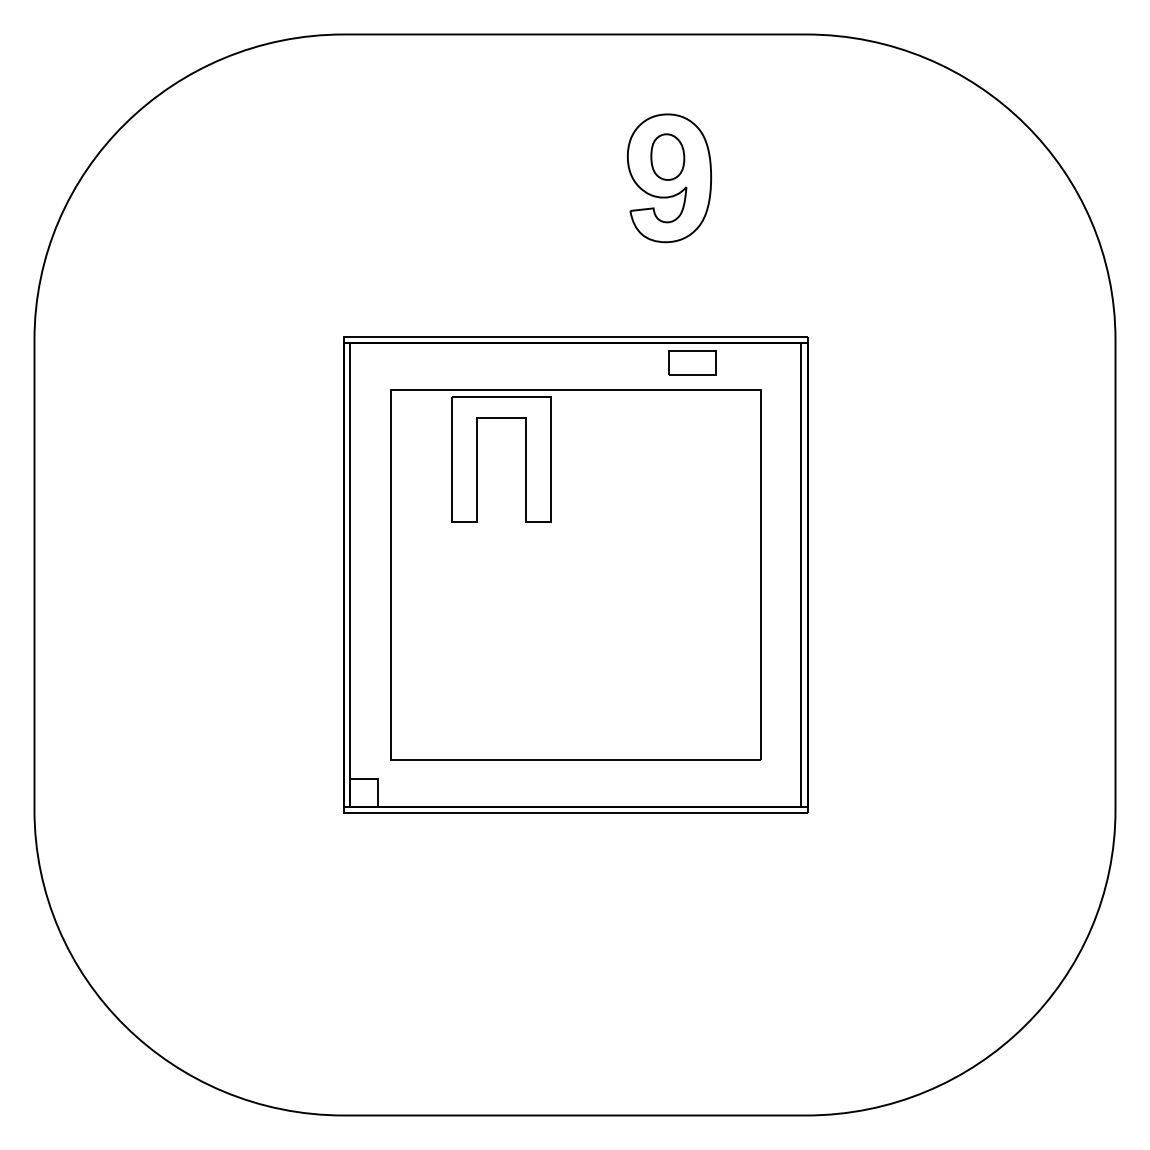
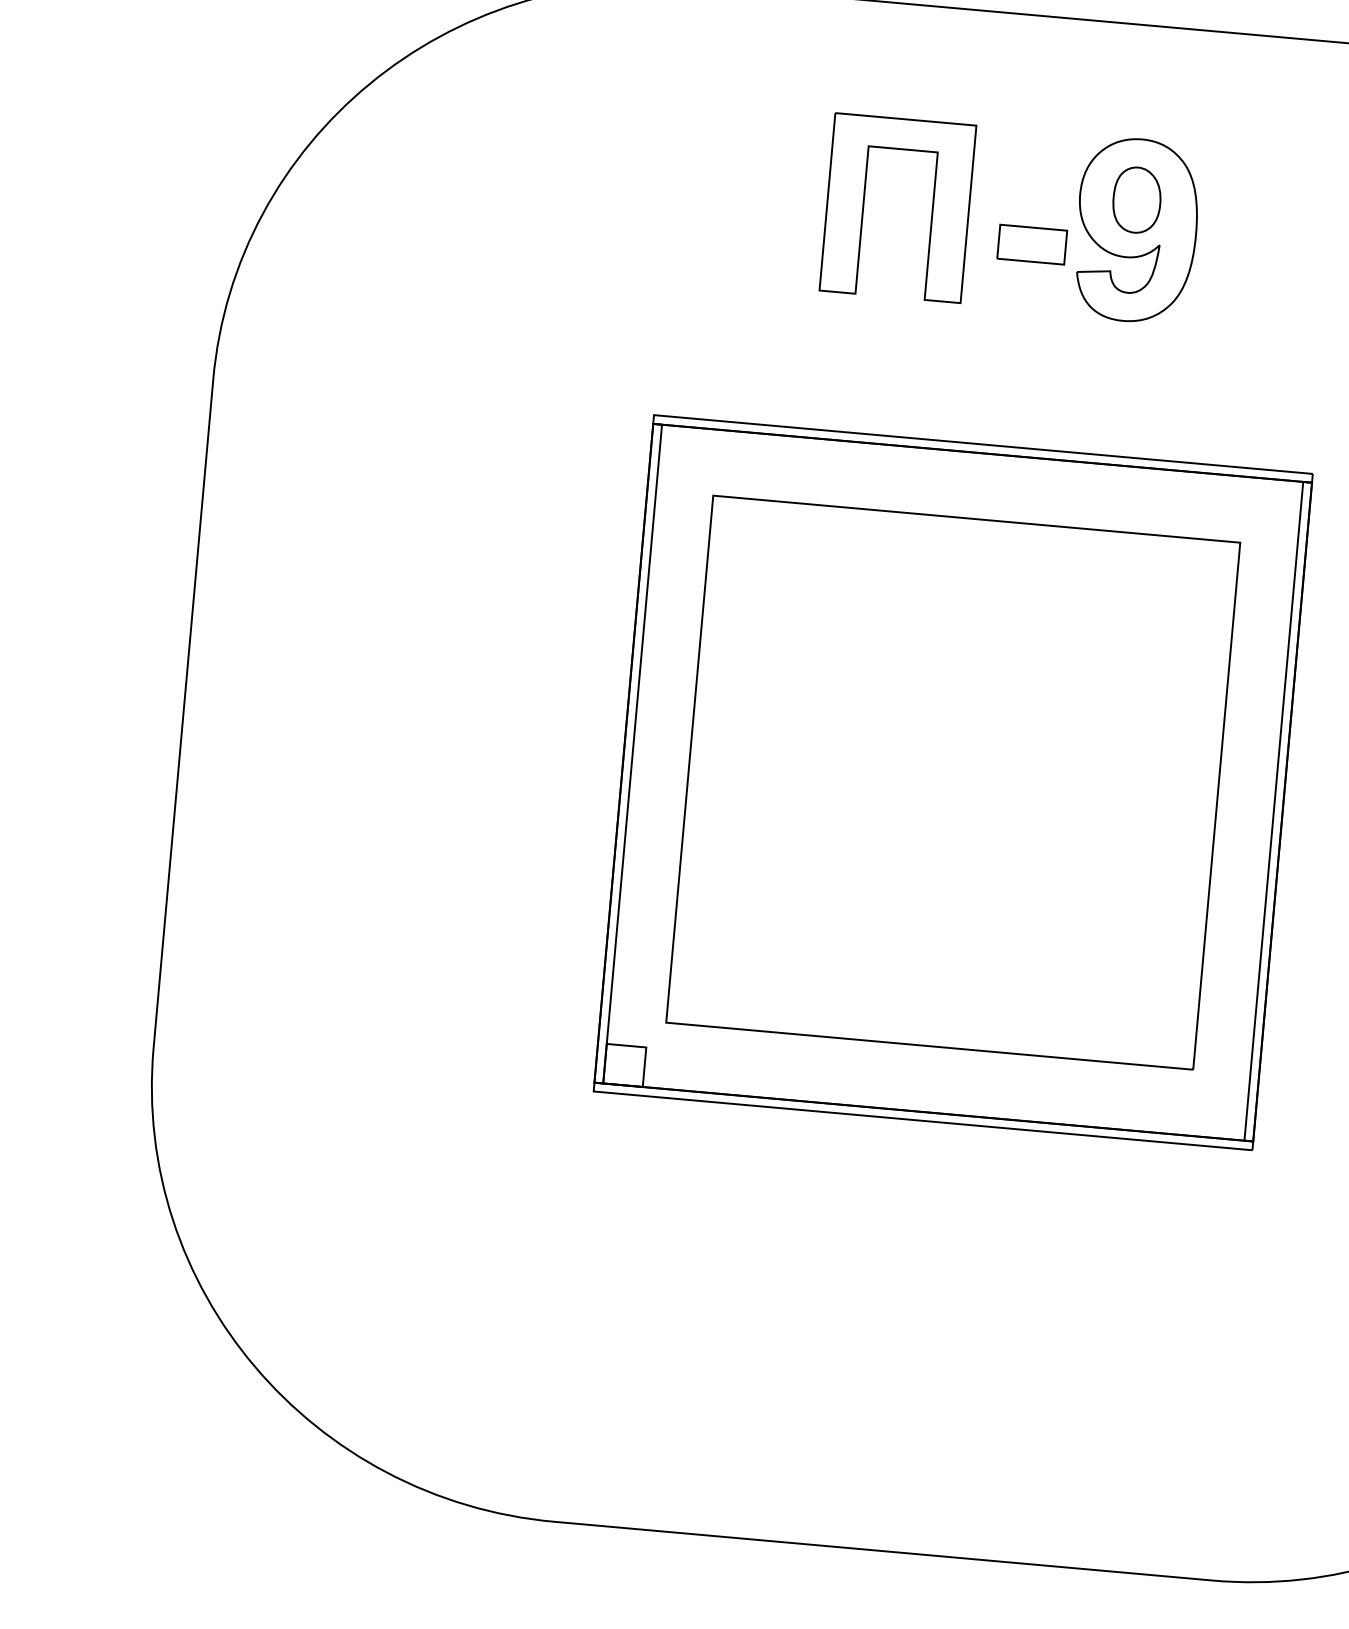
part: (692, 362) -> (1032, 244), moved
part: (477, 459) -> (863, 204), moved

